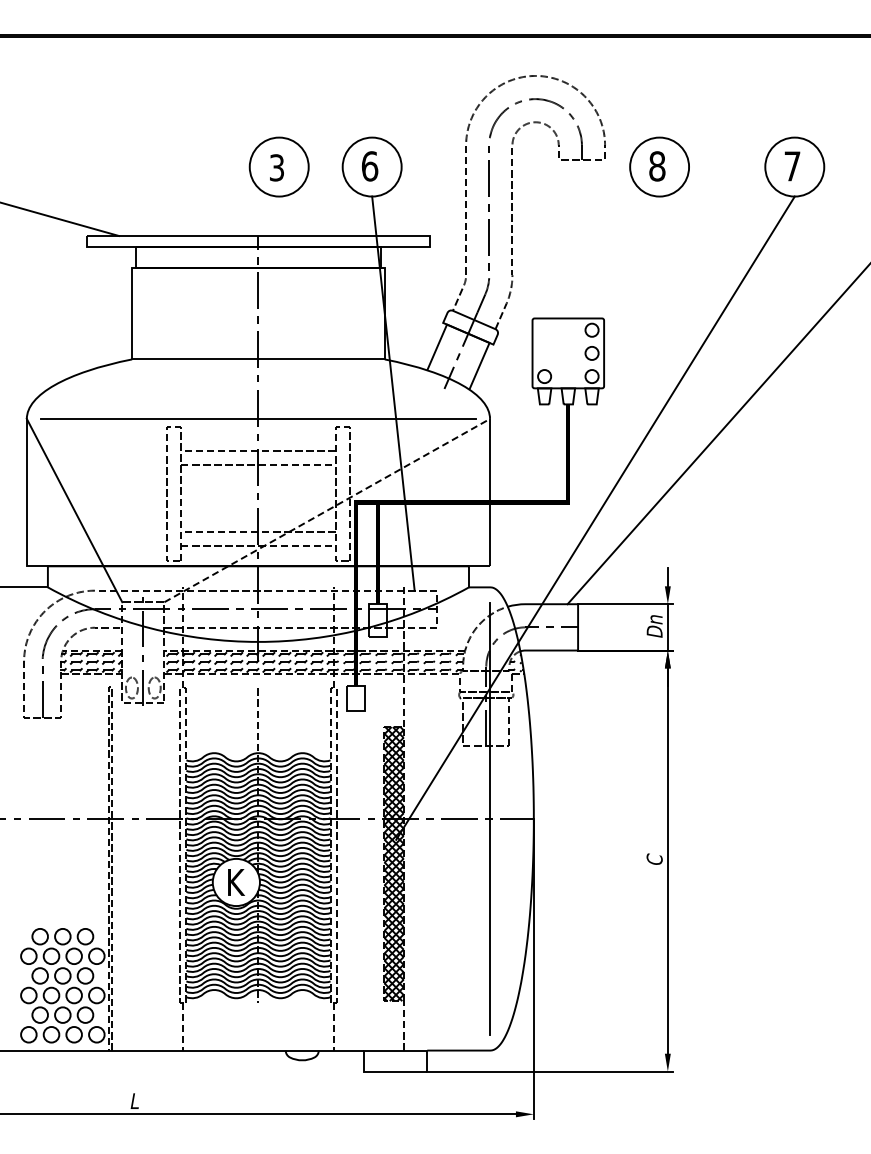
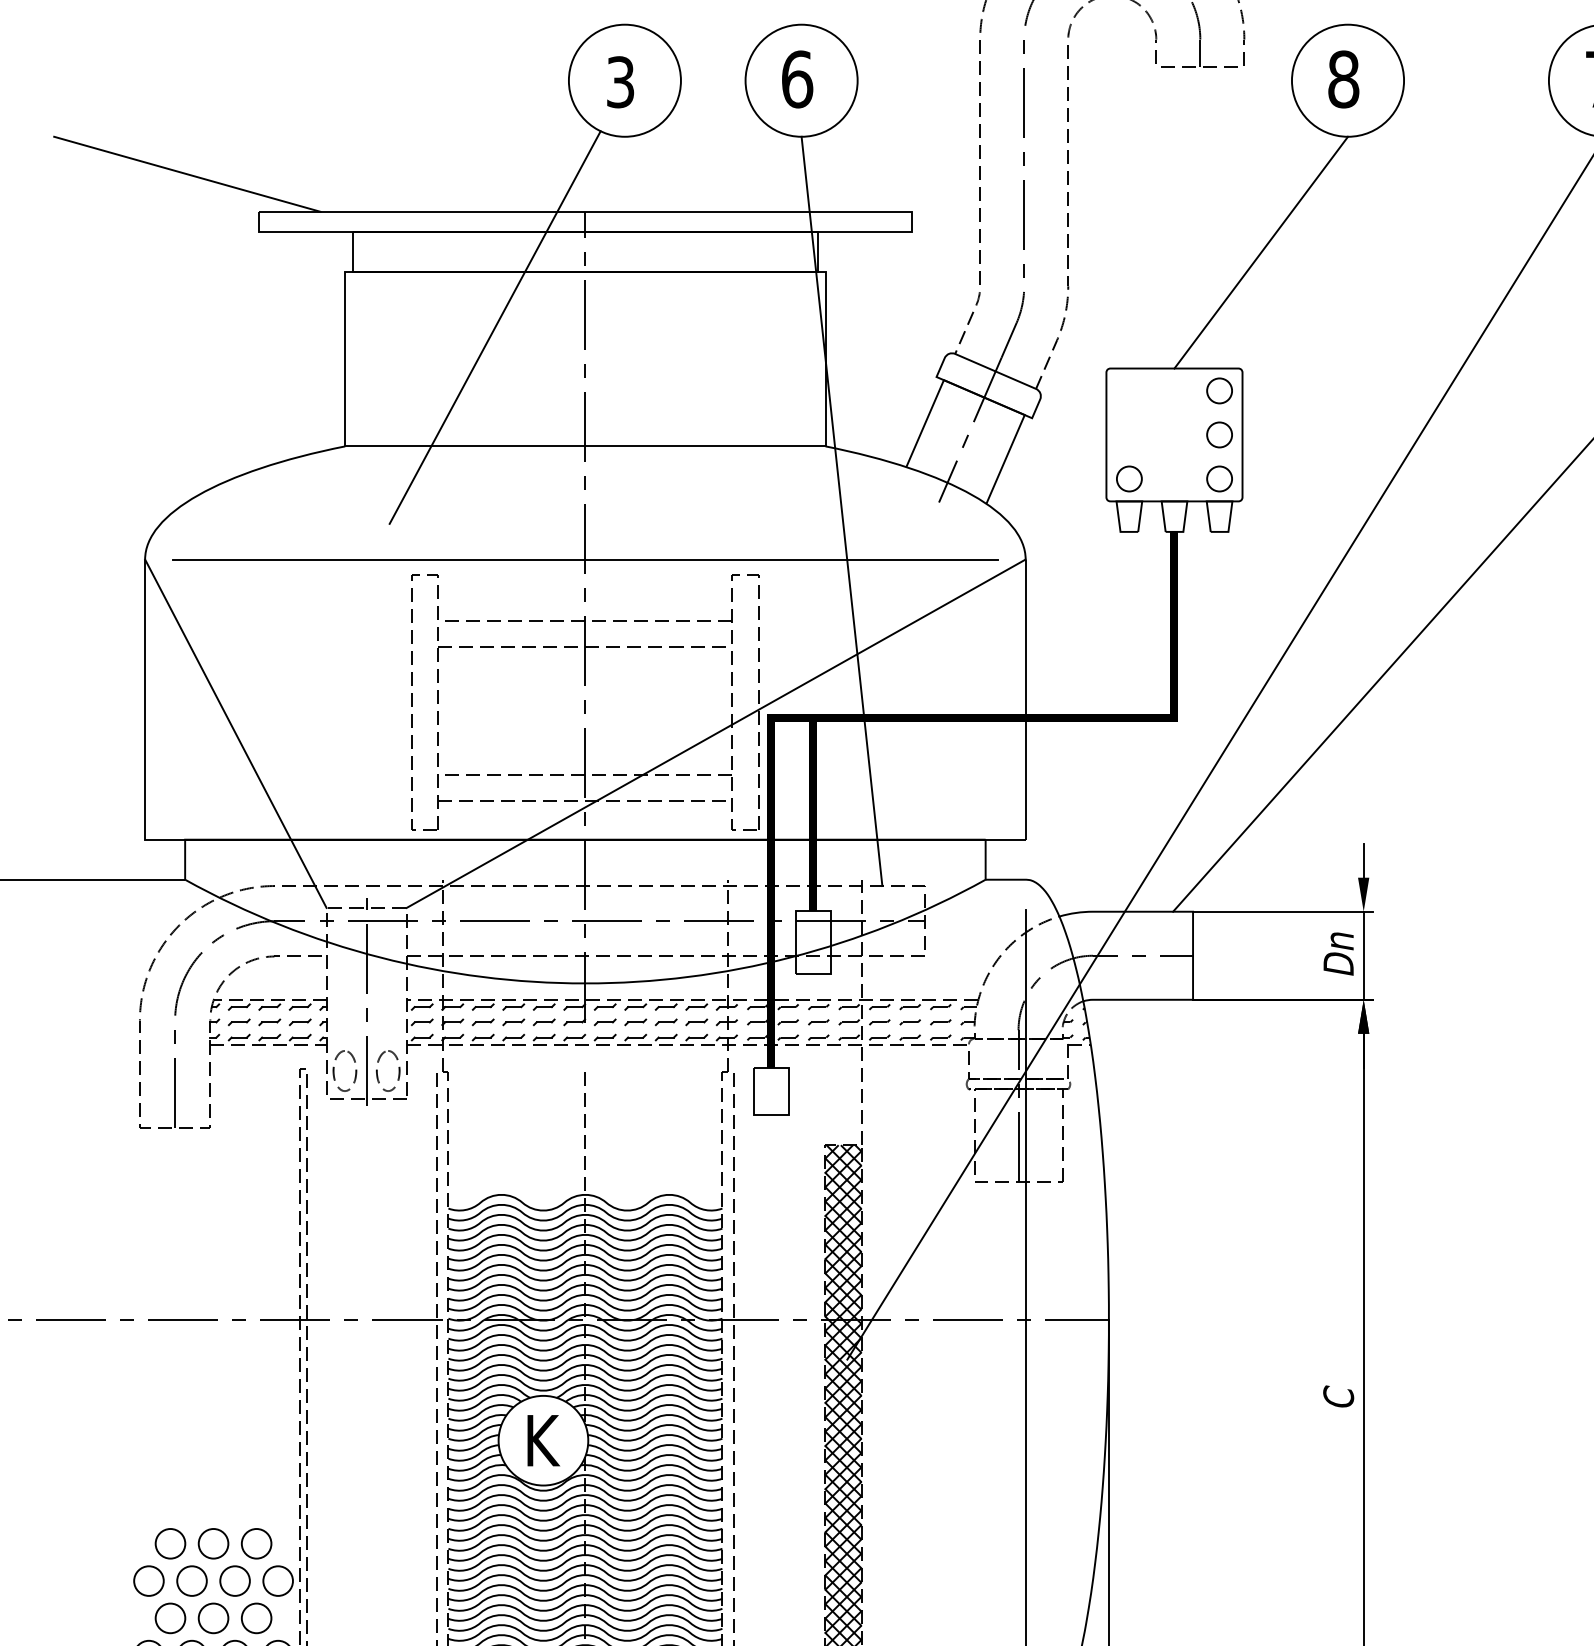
line: (613, 257) -> (1260, 252), added
line: (210, 296) -> (494, 326), added
line: (327, 510) -> (716, 733), dashed -> solid

